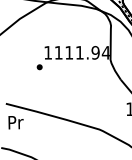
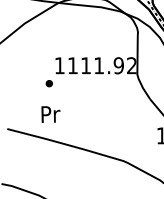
text: (105, 52) -> (131, 65), 1111.94 -> 1111.92
text: (15, 122) -> (50, 114), moved

